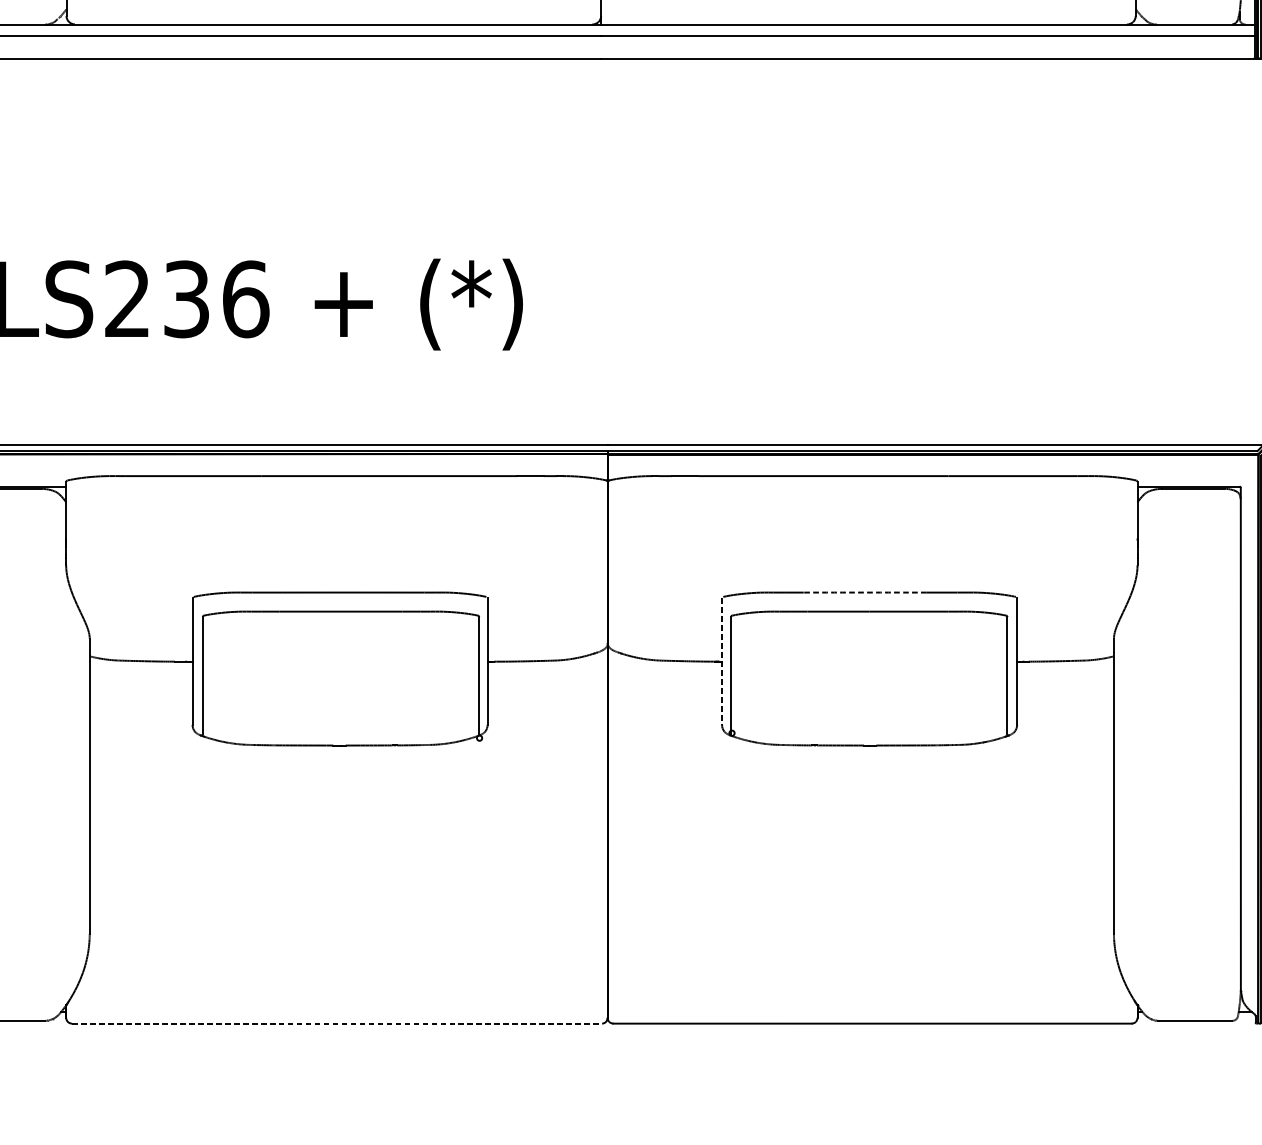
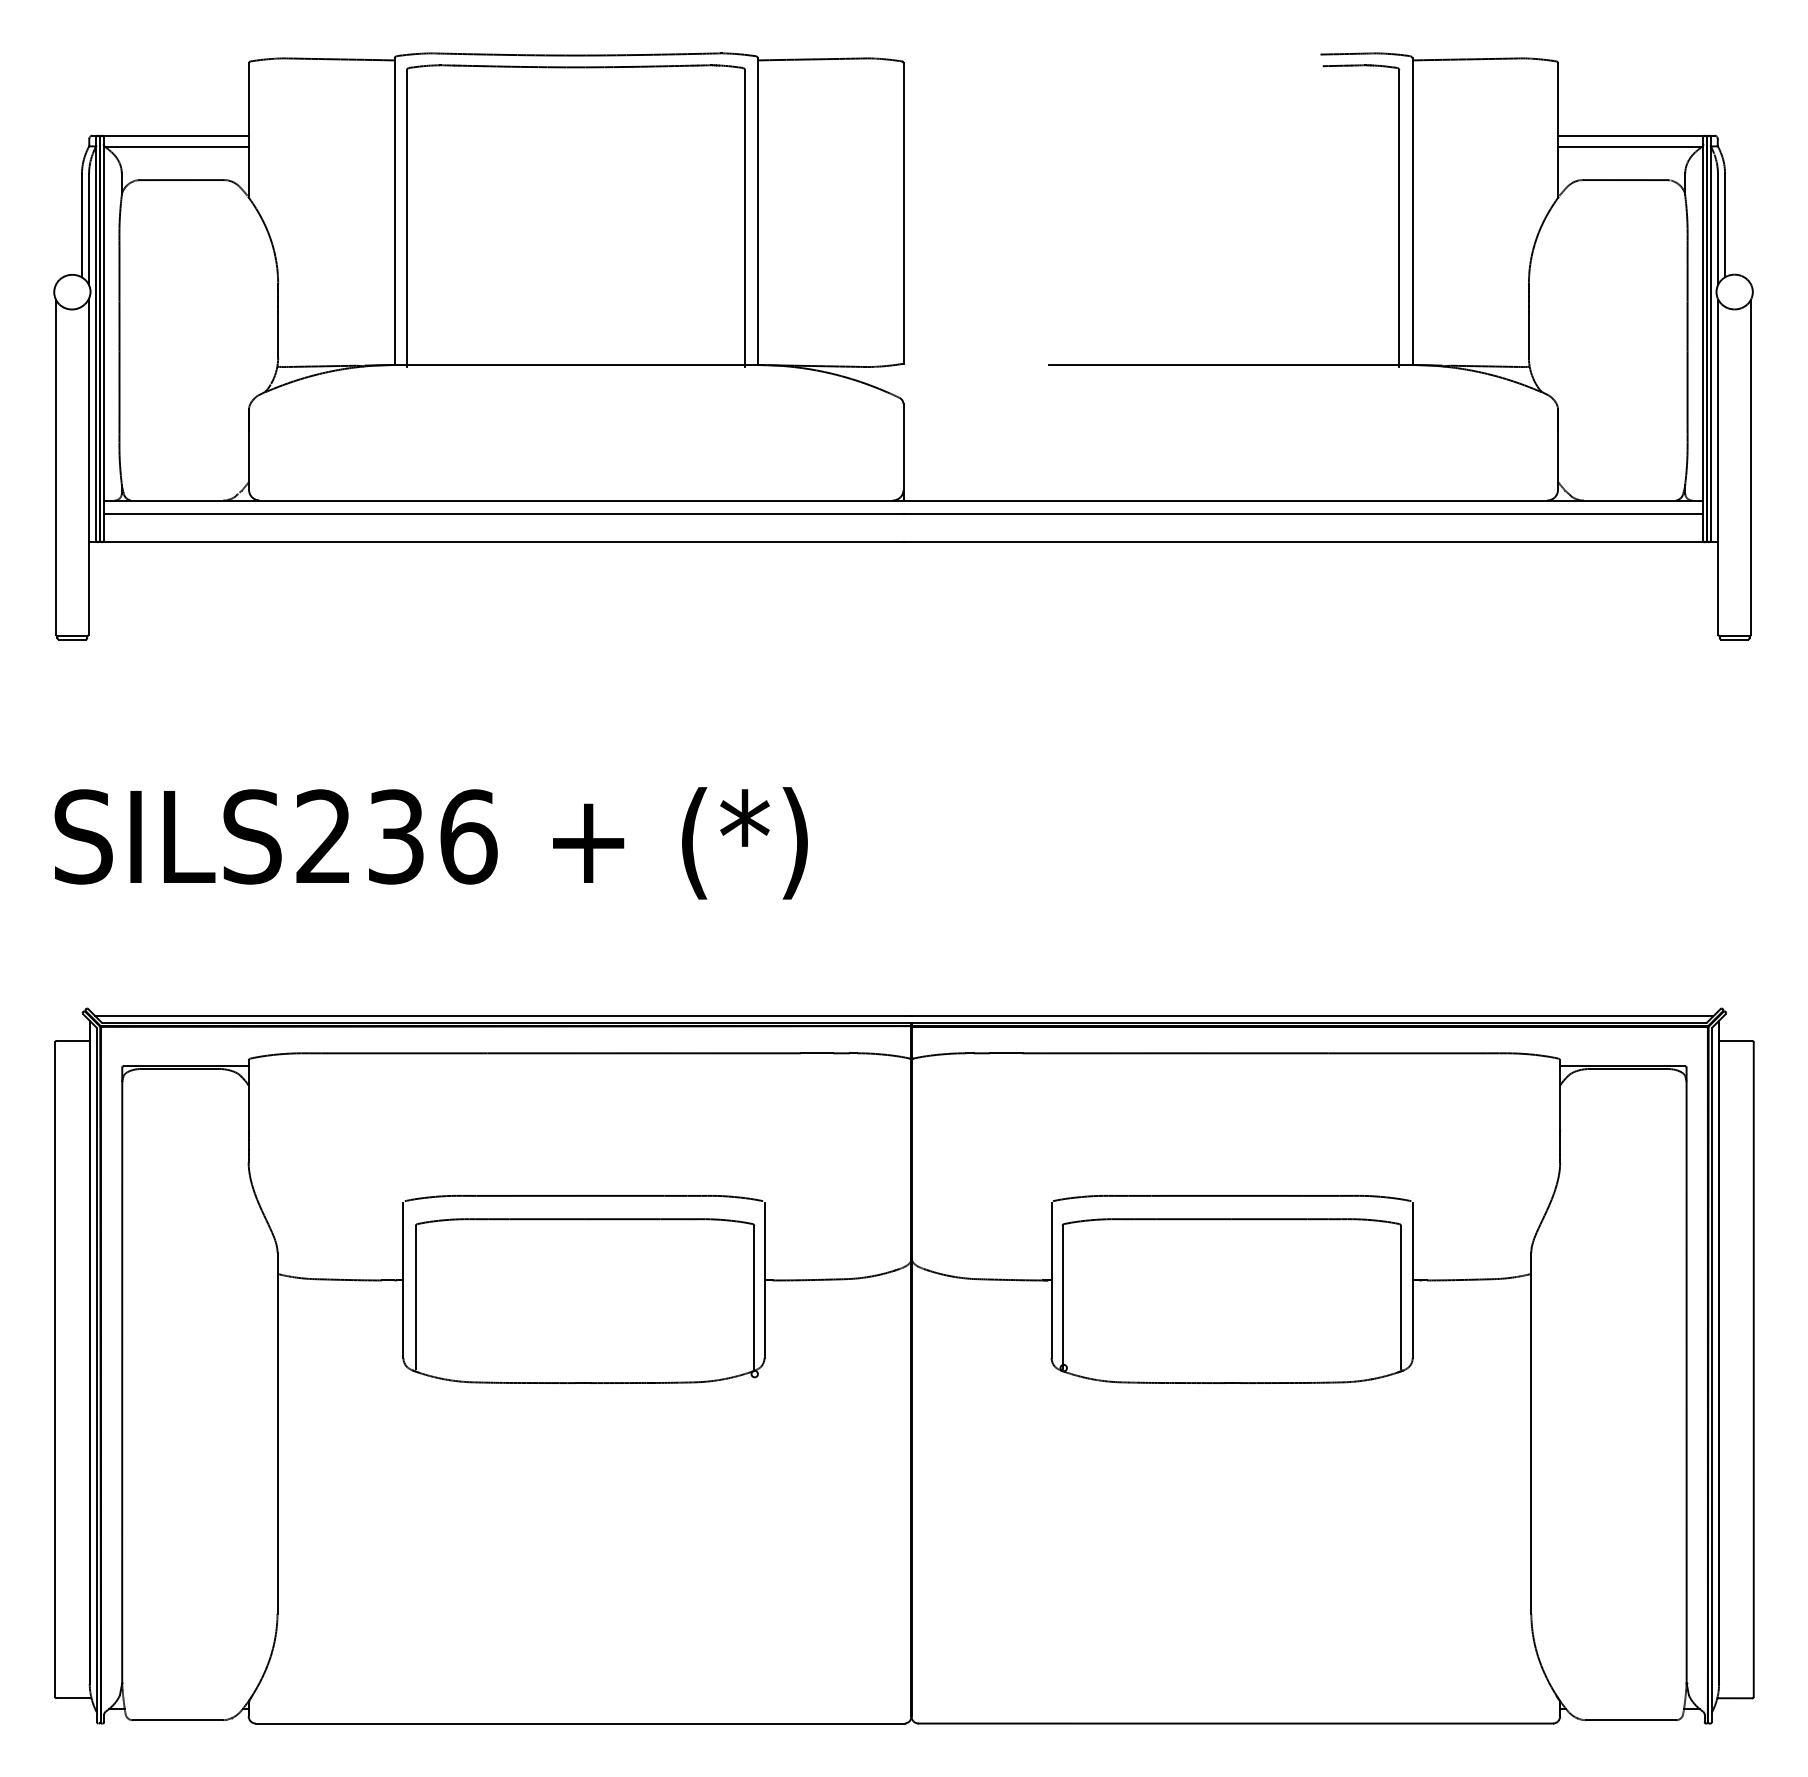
arc: (864, 592) -> (1226, 1195), dashed -> solid
line: (722, 661) -> (1051, 1280), dashed -> solid
line: (337, 1023) -> (580, 1723), dashed -> solid

